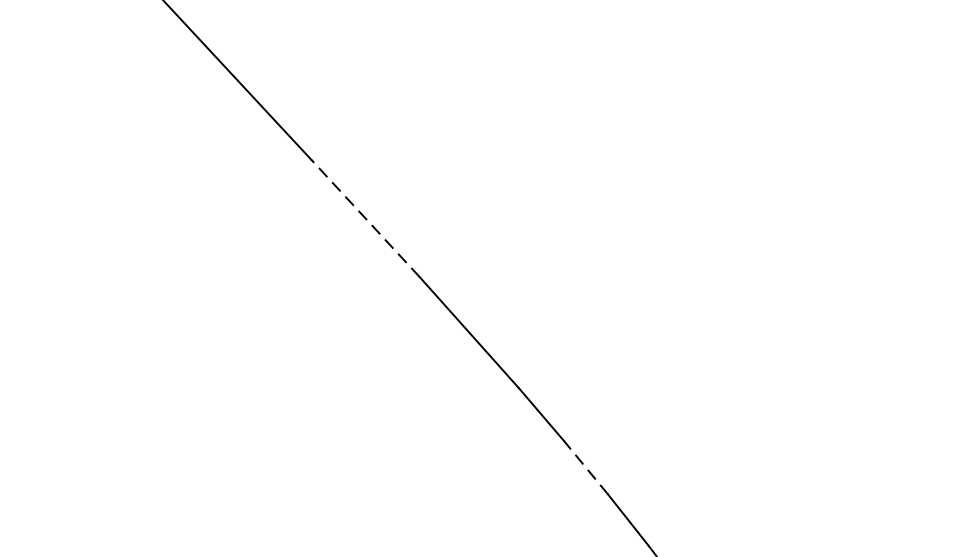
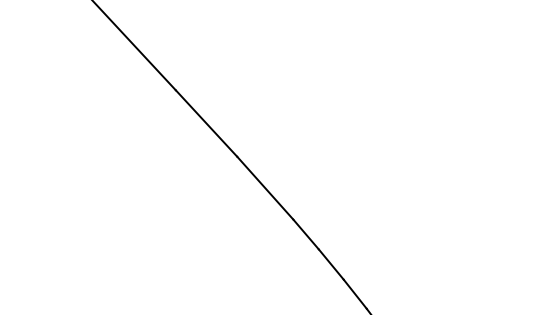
line: (365, 218) -> (206, 123), dashed -> solid
line: (586, 467) -> (331, 264), dashed -> solid

